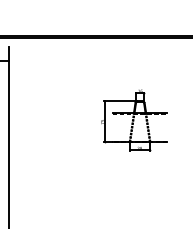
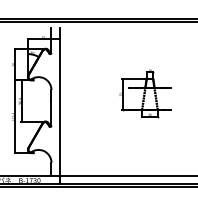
part: (134, 120) -> (145, 93), moved

